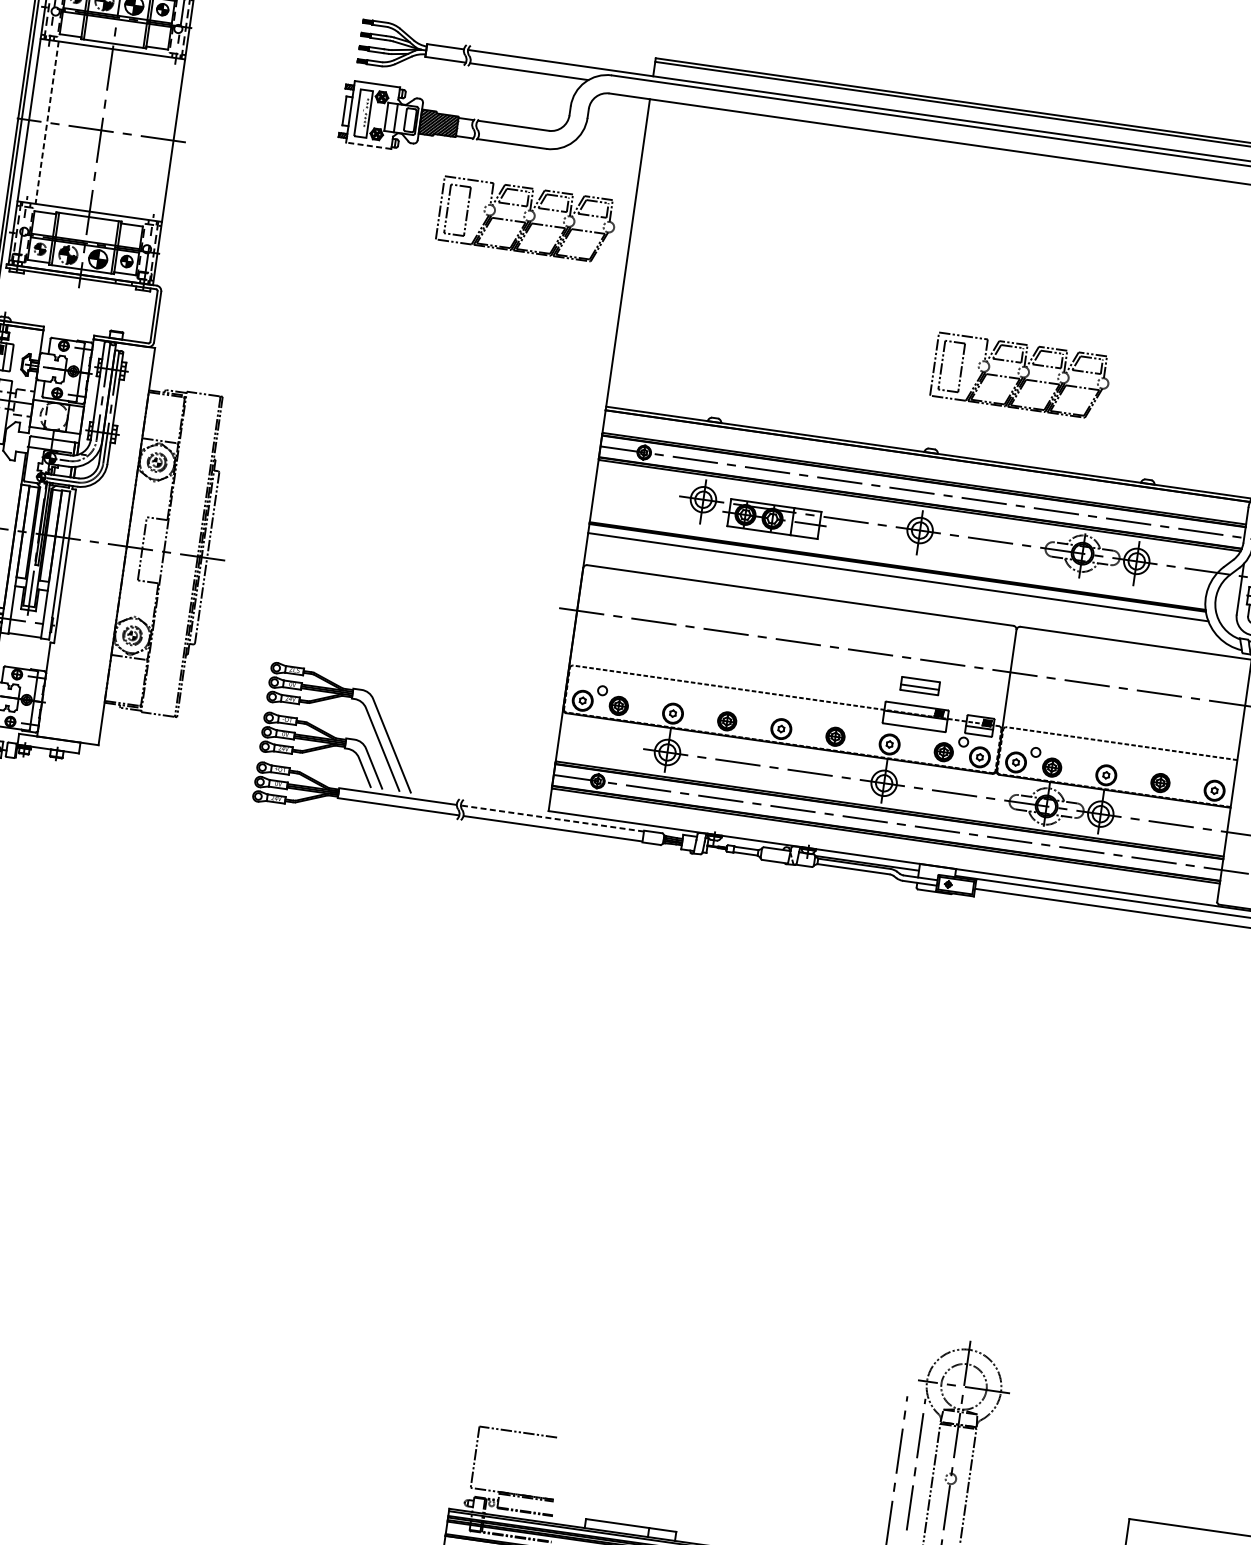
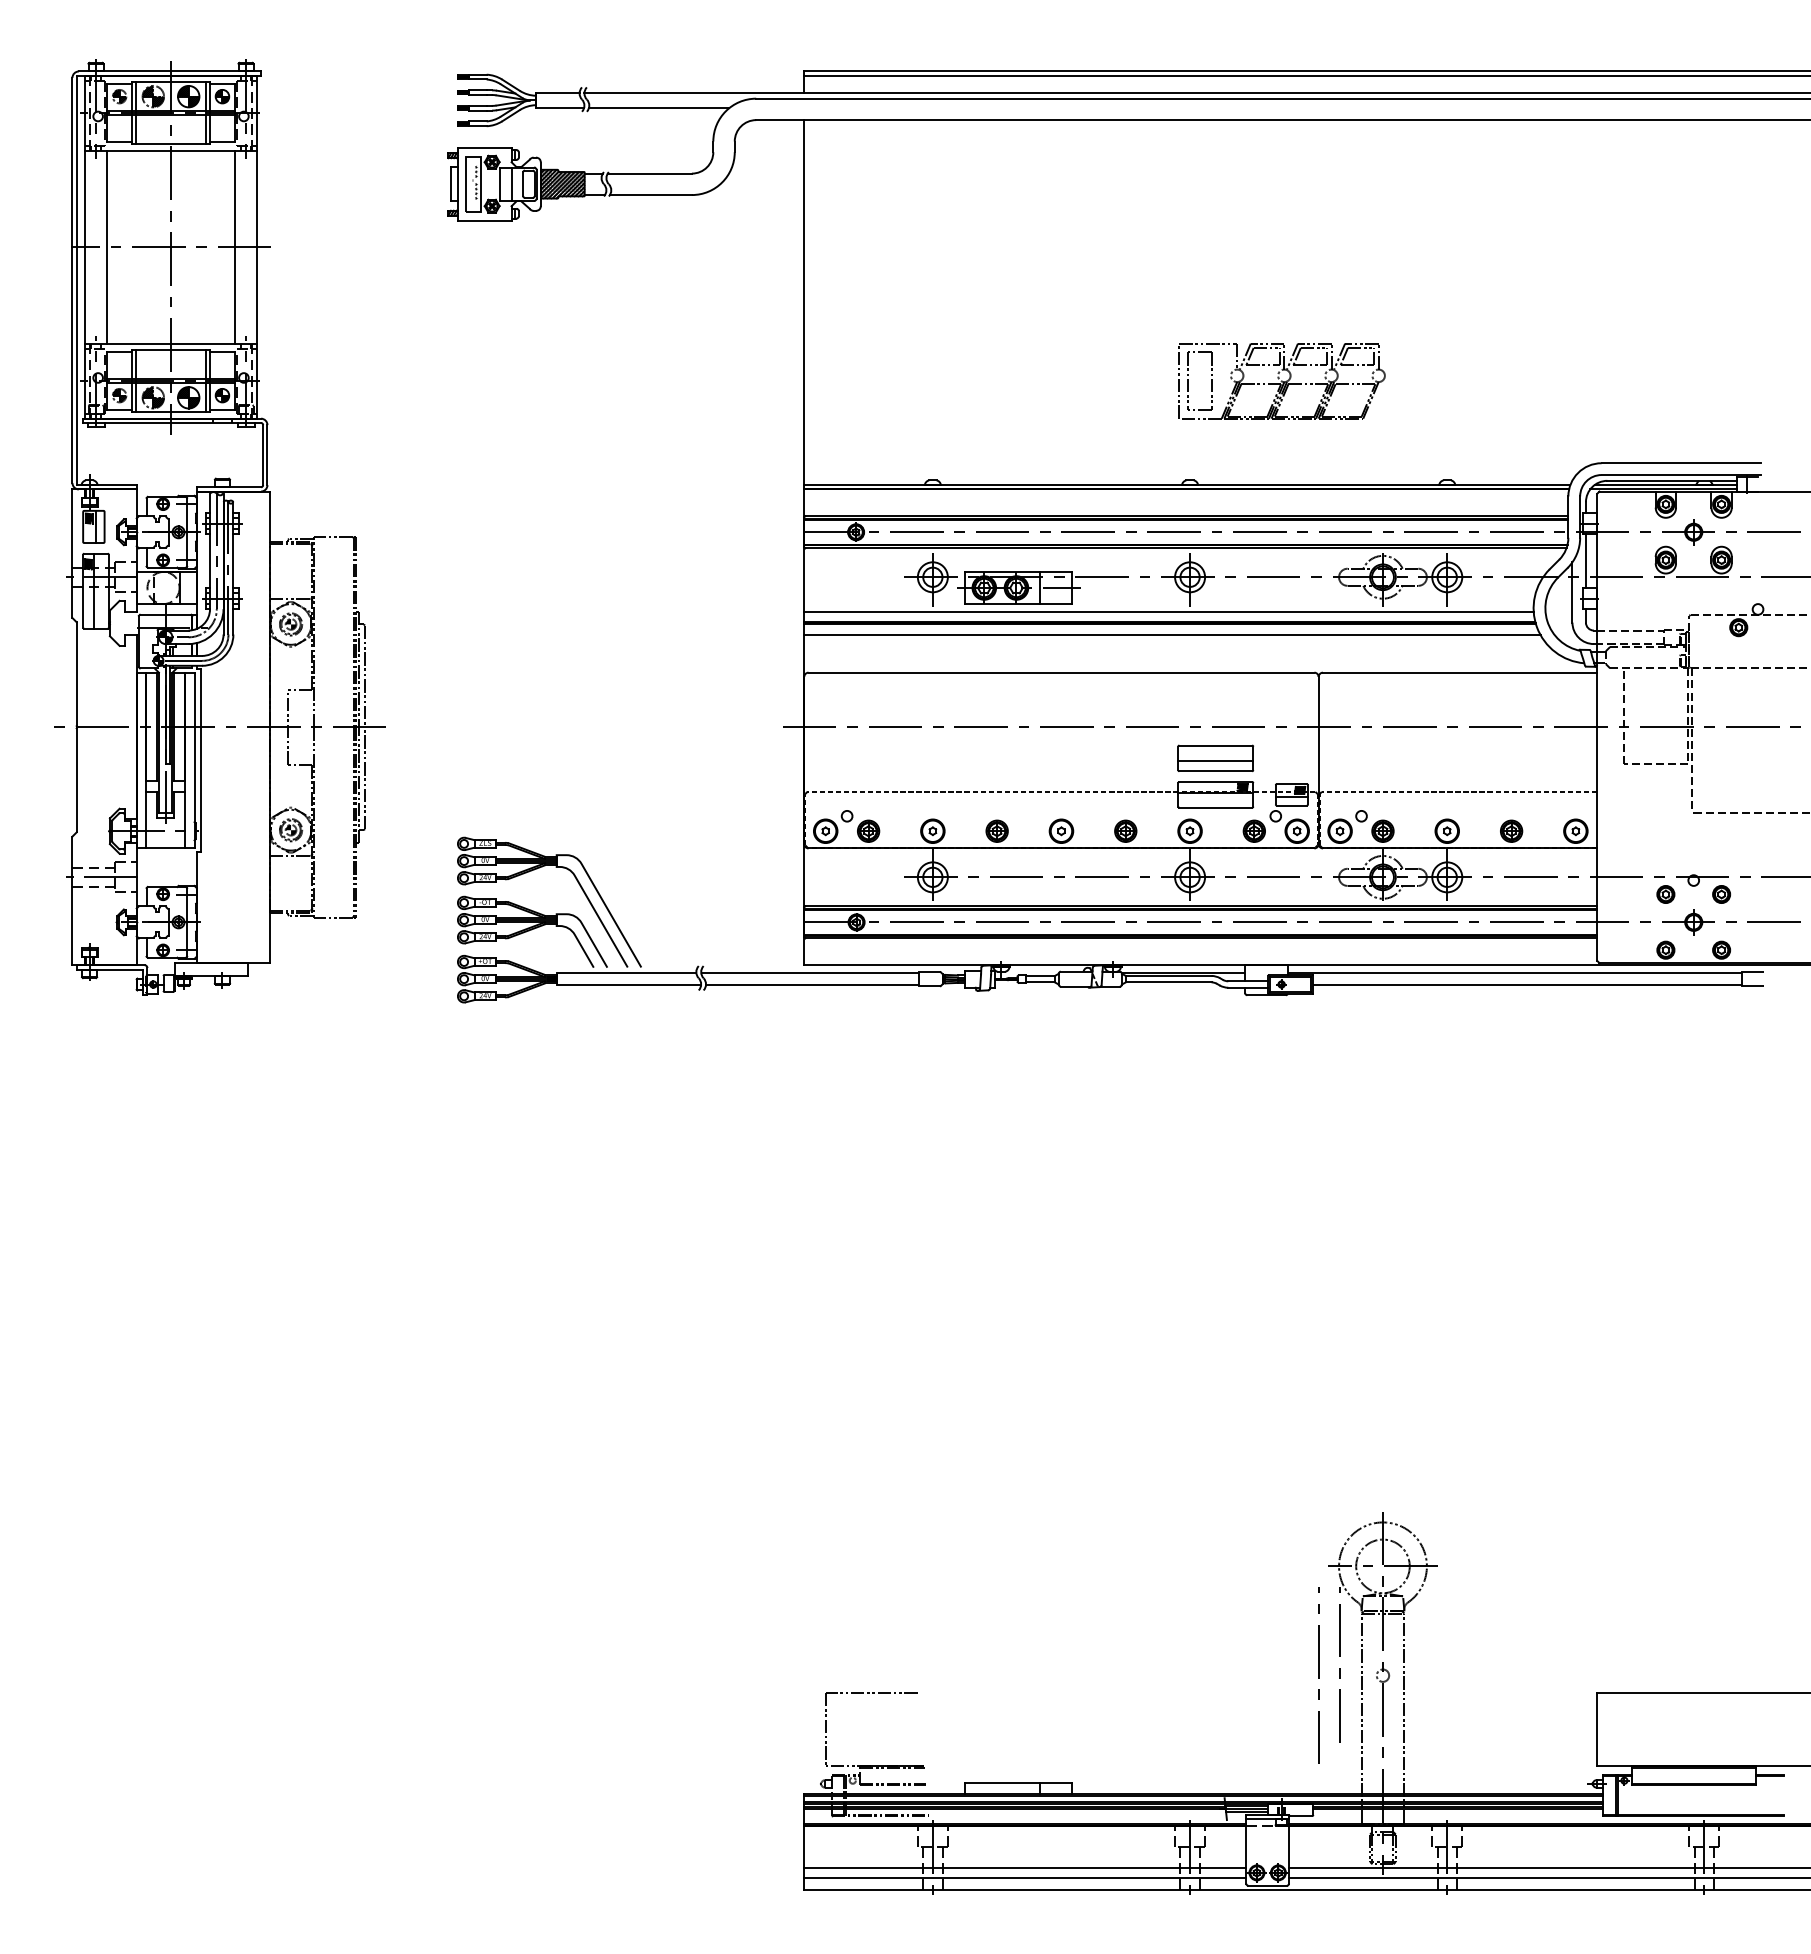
line: (46, 122) -> (106, 247), dashed -> solid
line: (155, 137) -> (235, 246), added
line: (368, 145) -> (484, 220), dashed -> solid
part: (526, 220) -> (680, 281), removed
line: (897, 556) -> (1168, 611), added
part: (919, 685) -> (1215, 757), size x1.67
line: (552, 818) -> (809, 973), dashed -> solid

